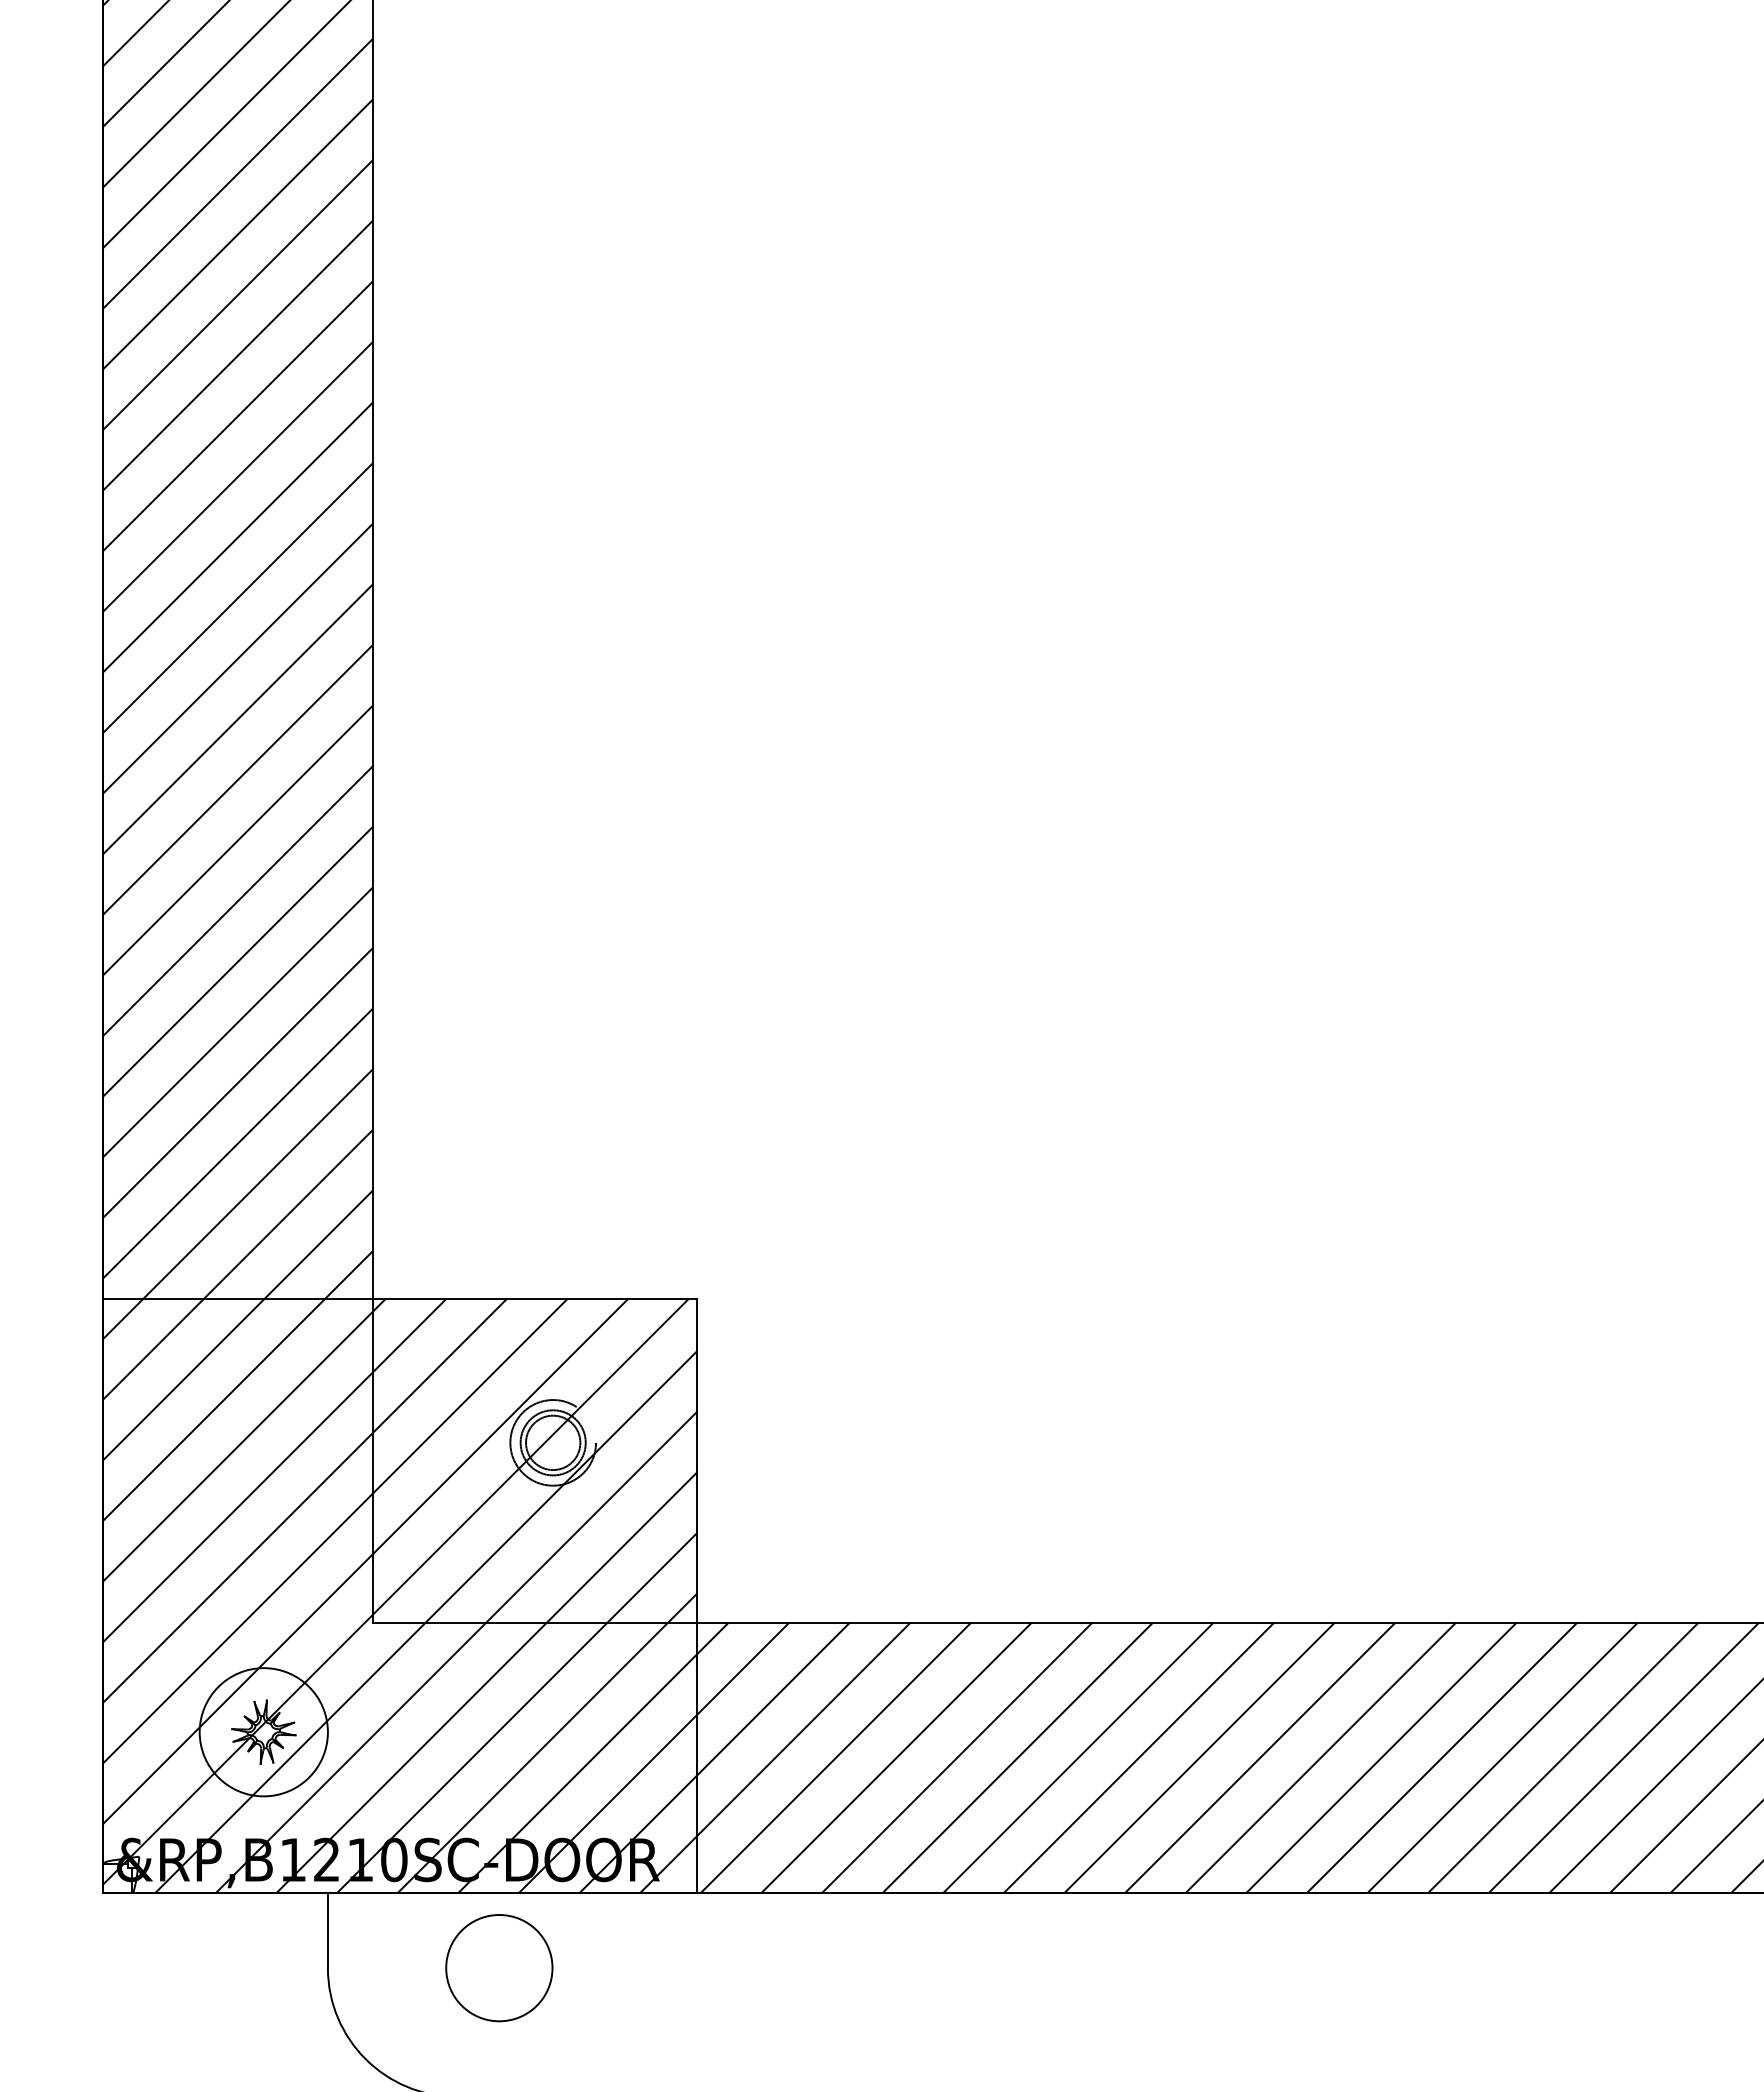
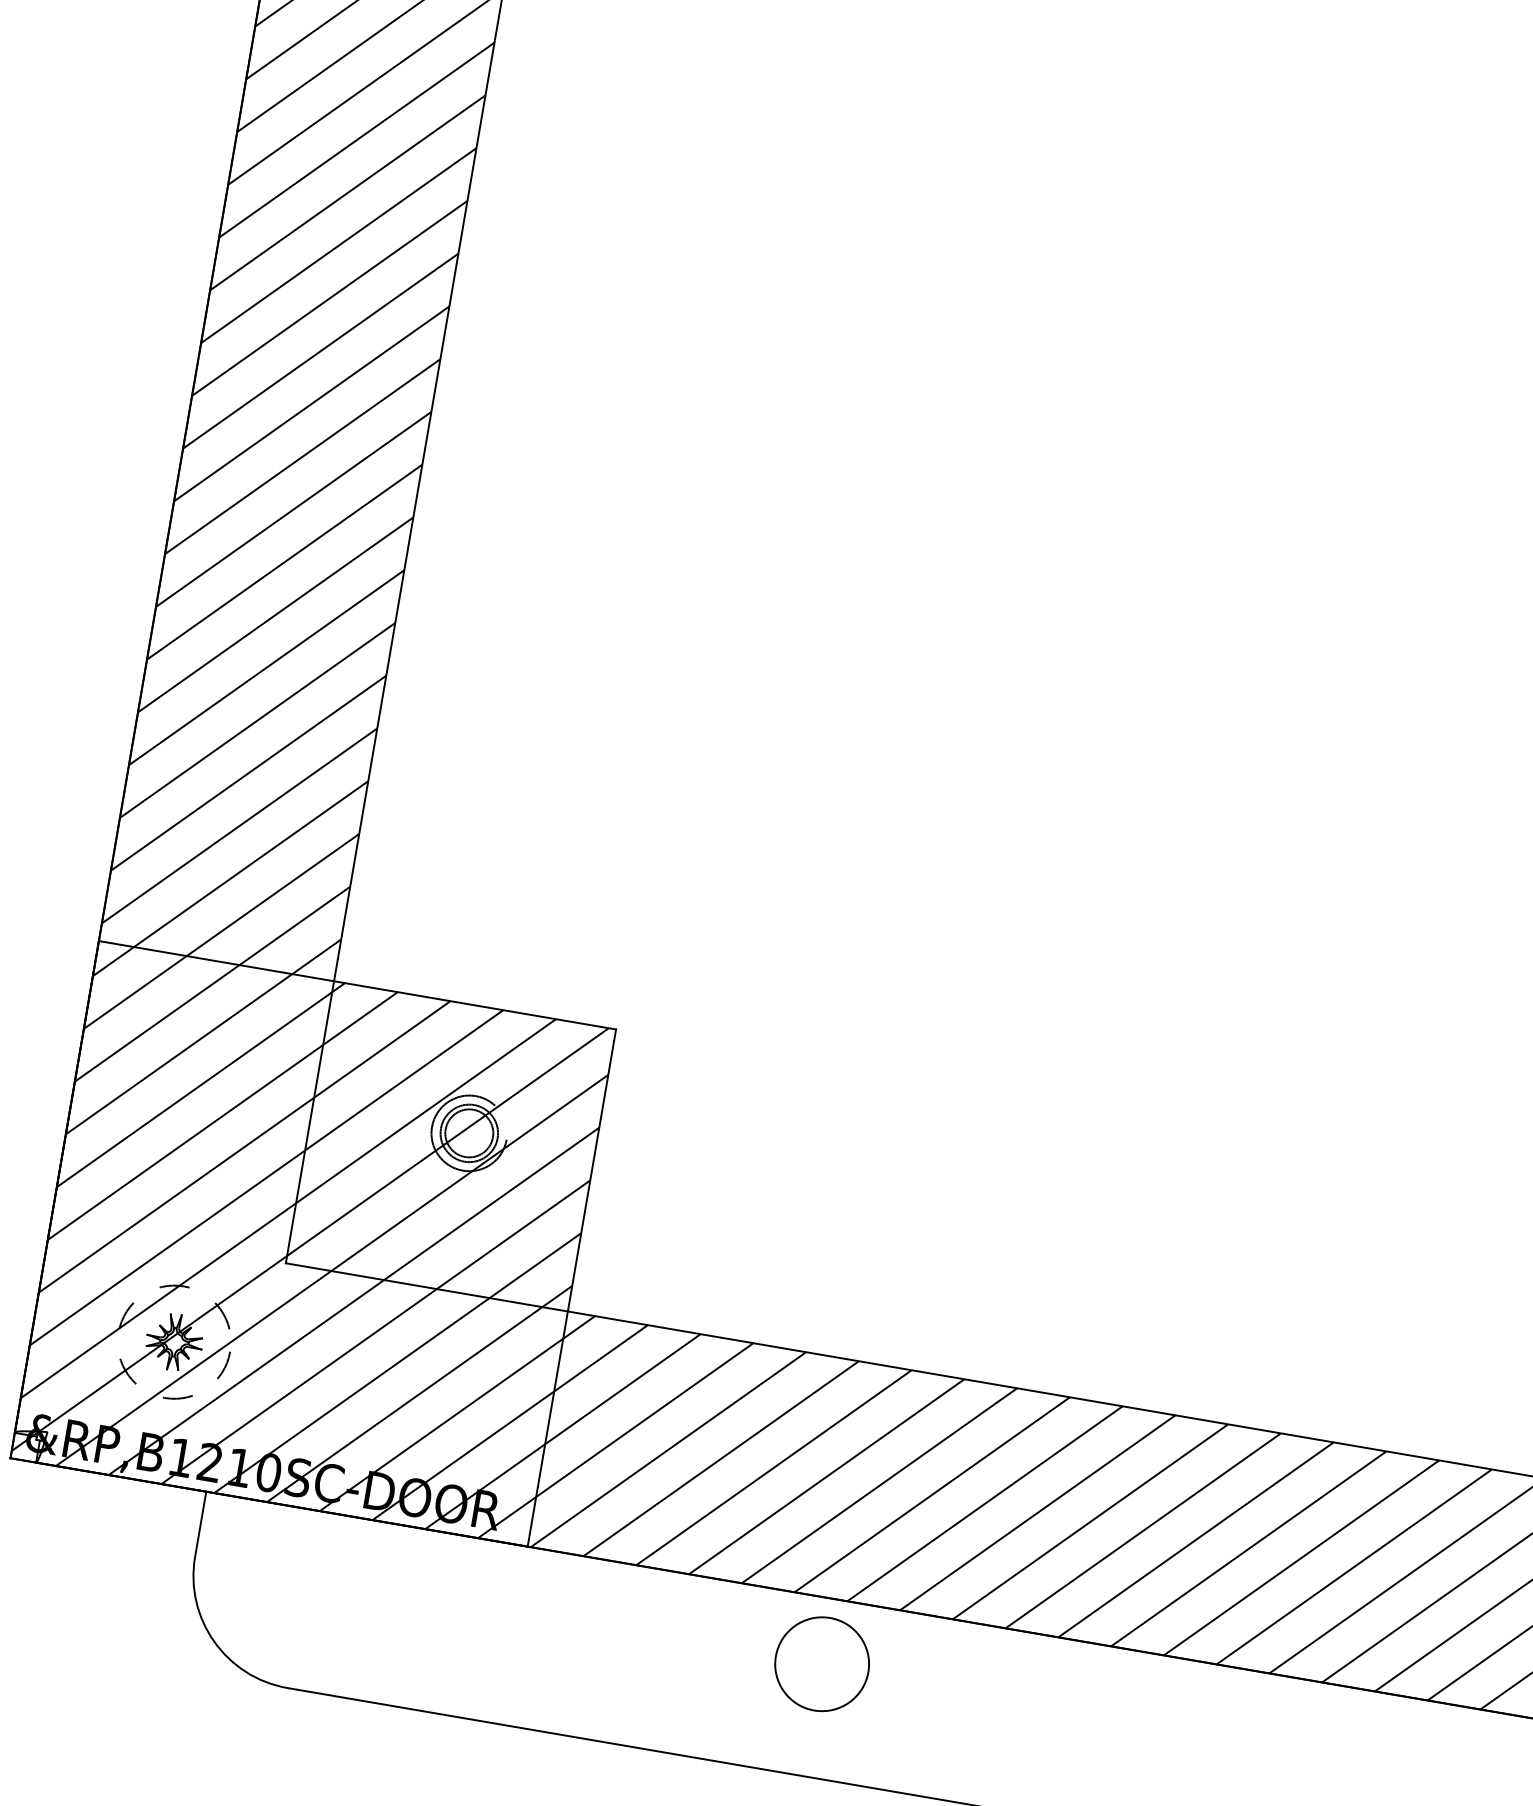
circle: (263, 1732) -> (174, 1342), solid -> dashed
circle: (499, 1968) -> (822, 1664), moved

